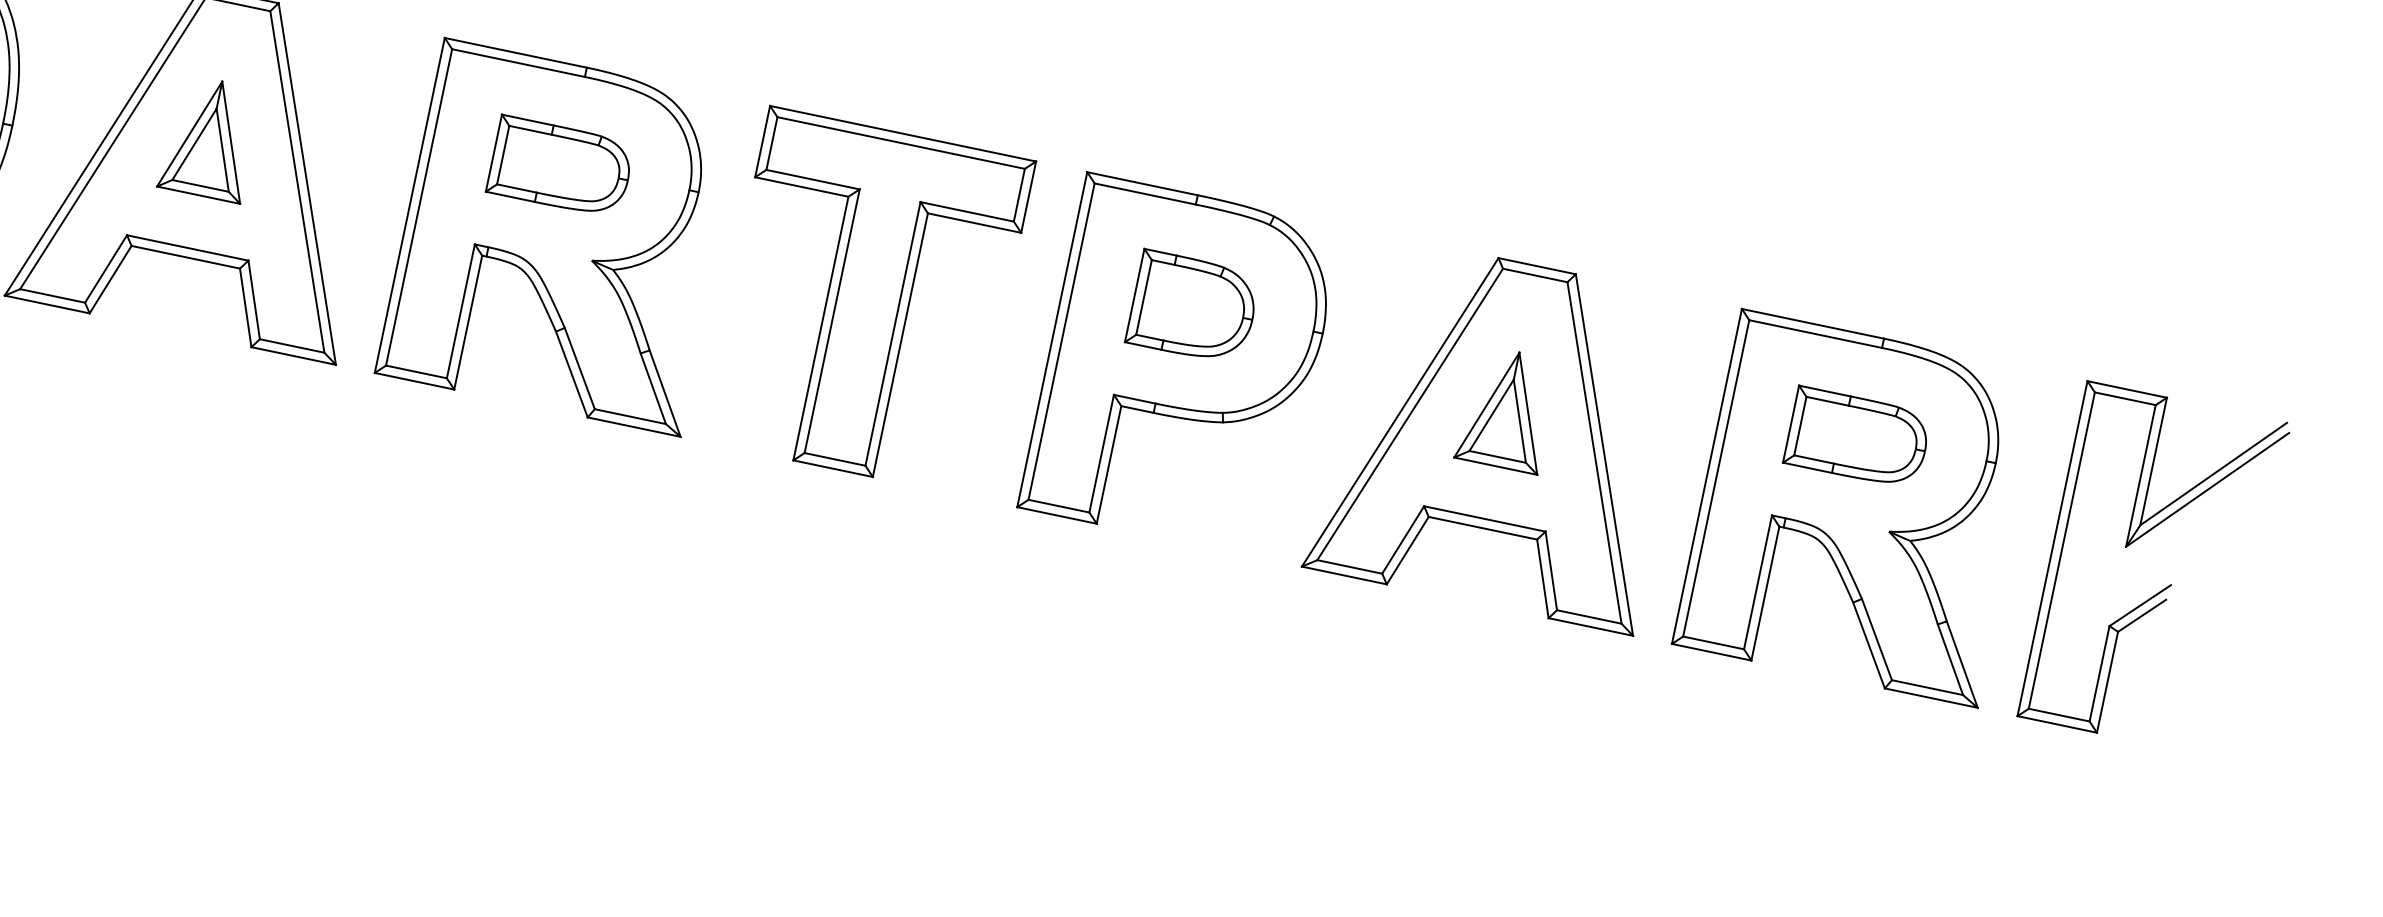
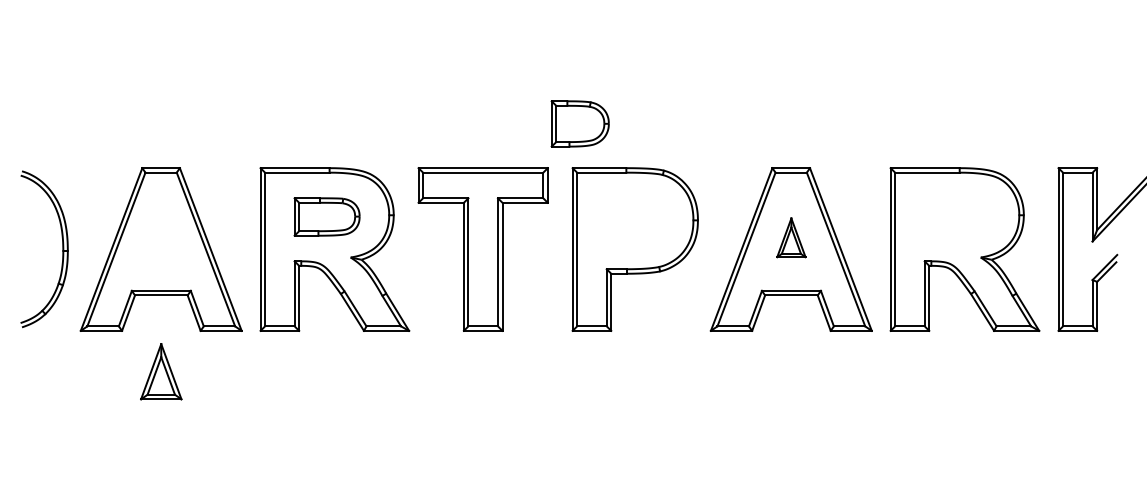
part: (210, 138) -> (161, 371), moved
part: (1192, 306) -> (579, 123), moved
part: (1507, 409) -> (791, 237), size x0.7
part: (1856, 436) -> (956, 216), removed

